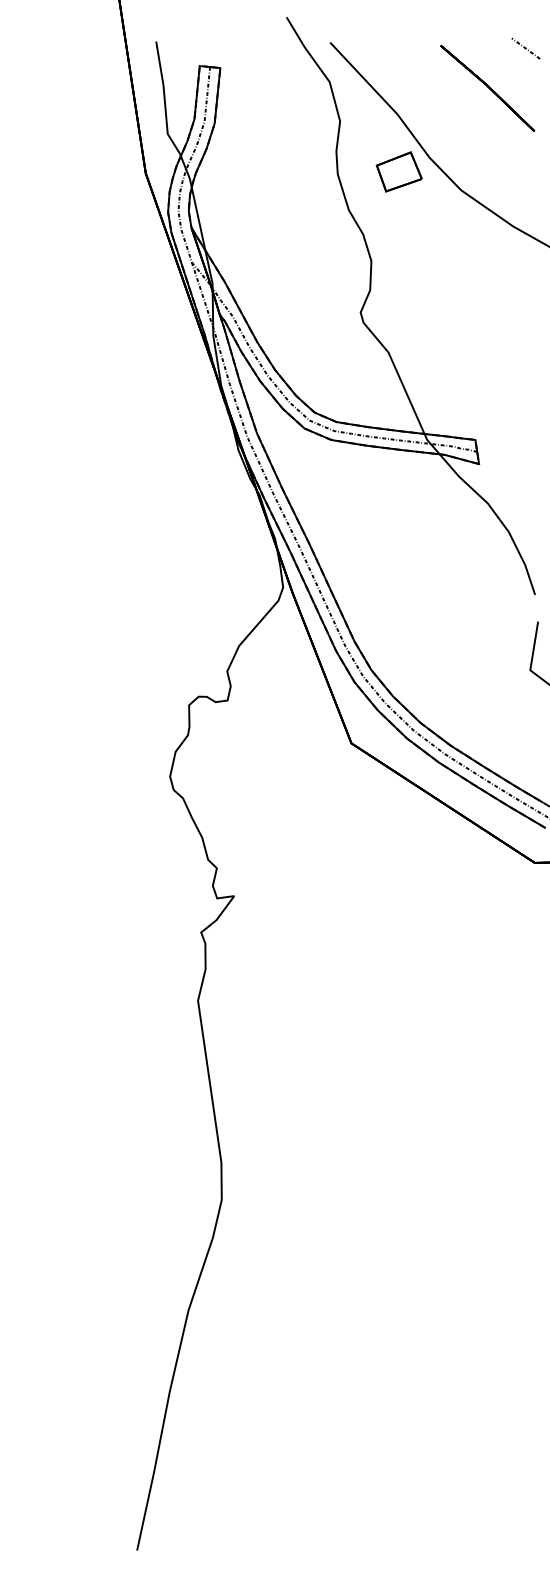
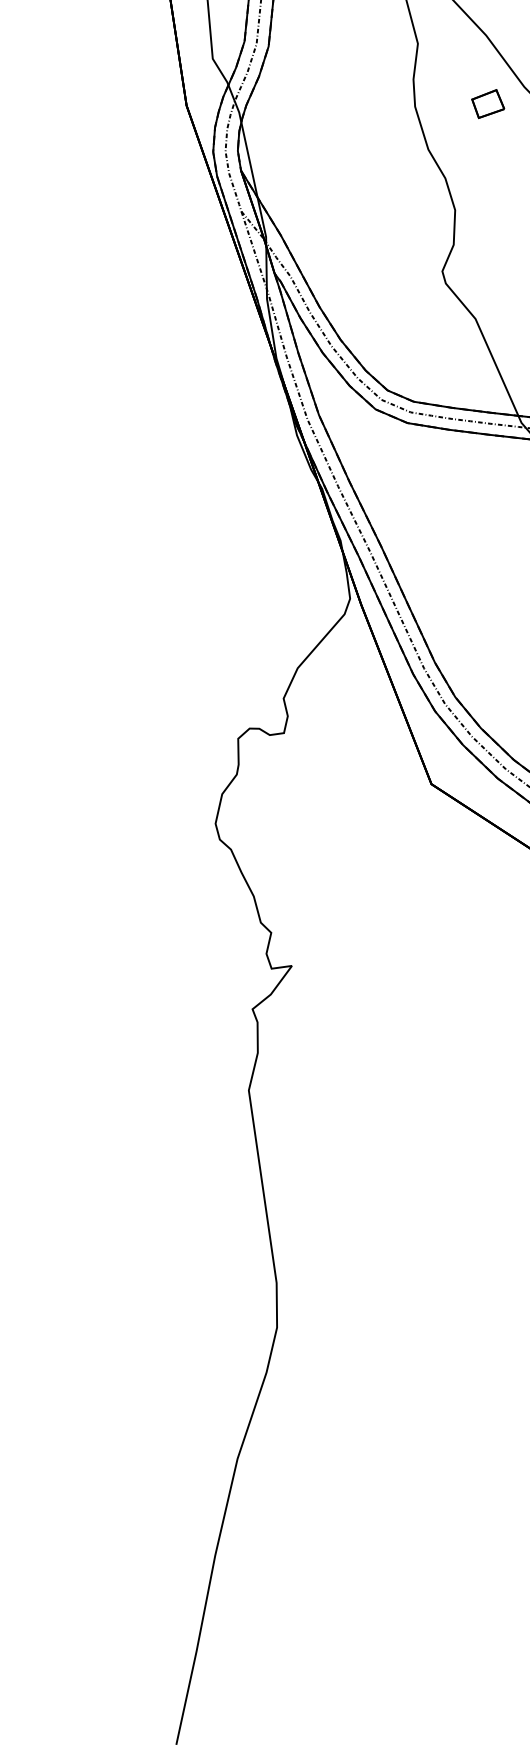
part: (398, 171) -> (487, 103), size x0.6

